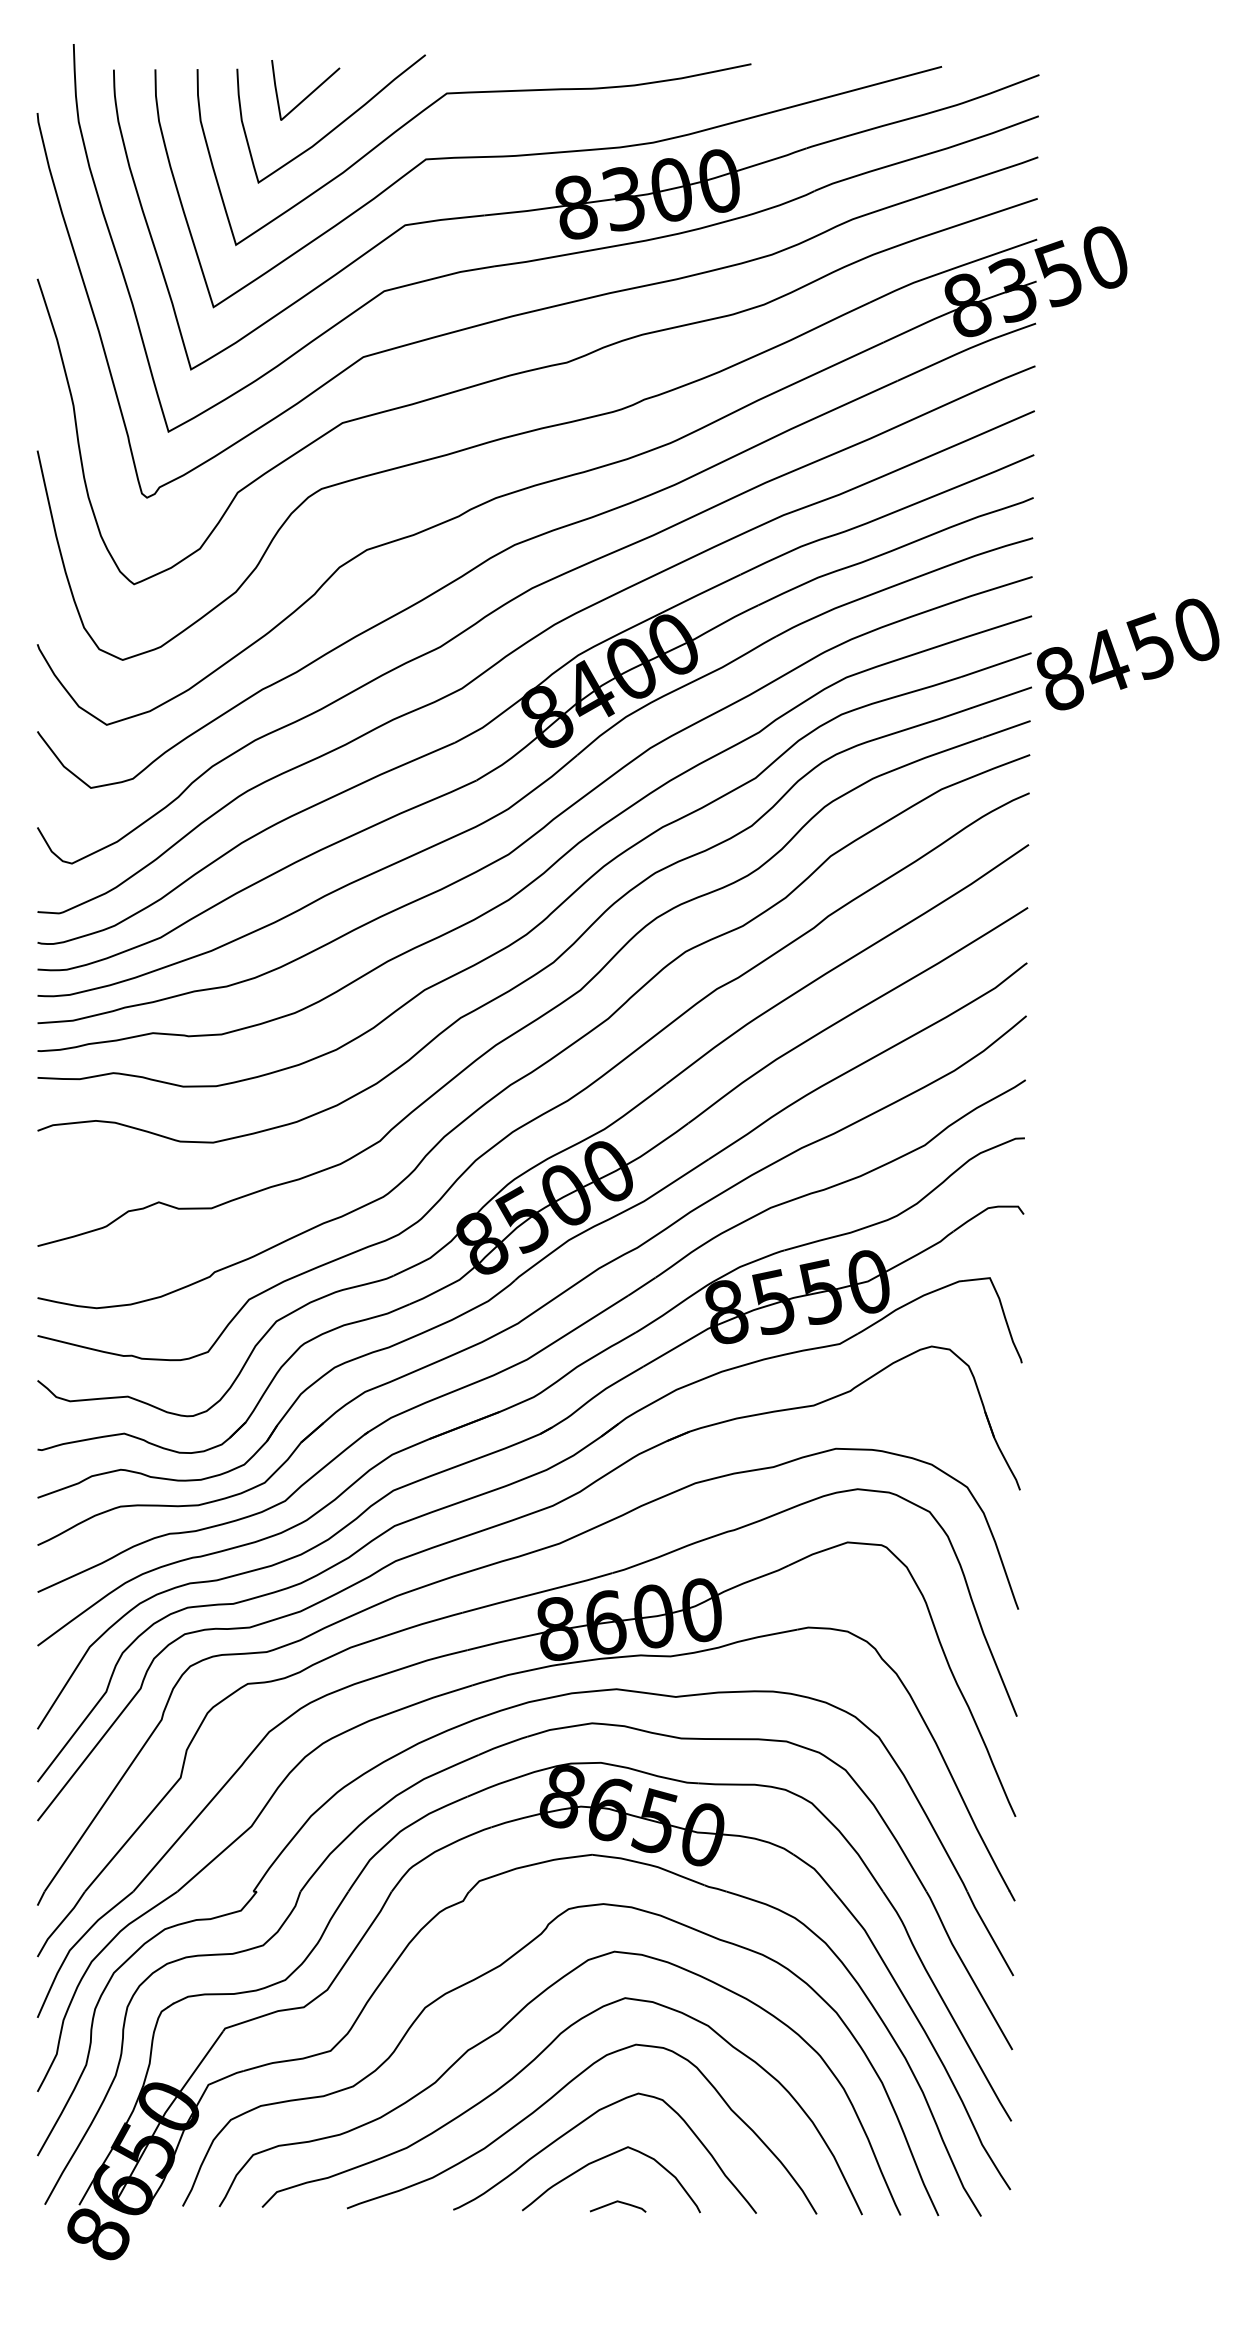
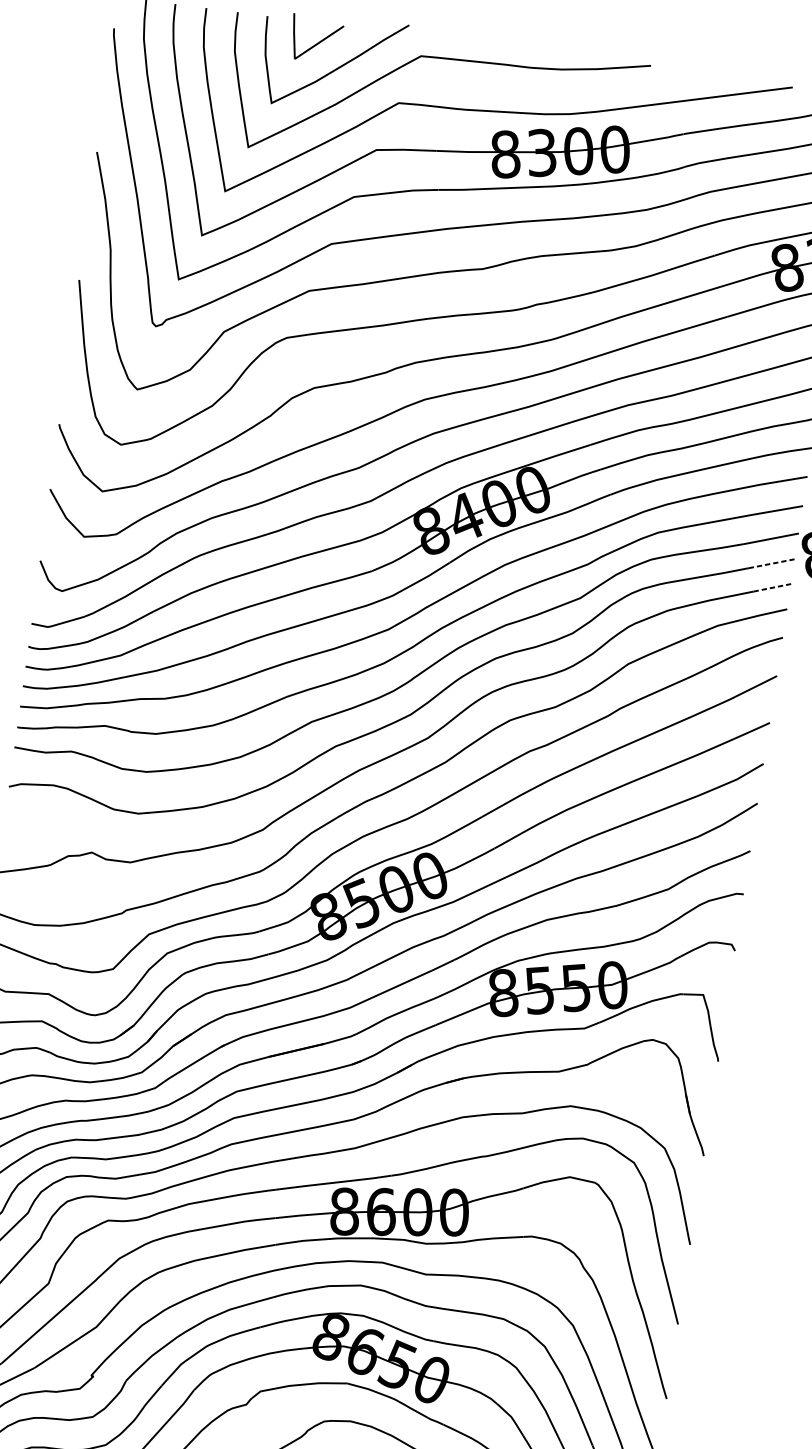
line: (1001, 697) -> (771, 563), solid -> dashed
line: (1007, 728) -> (773, 587), solid -> dashed

